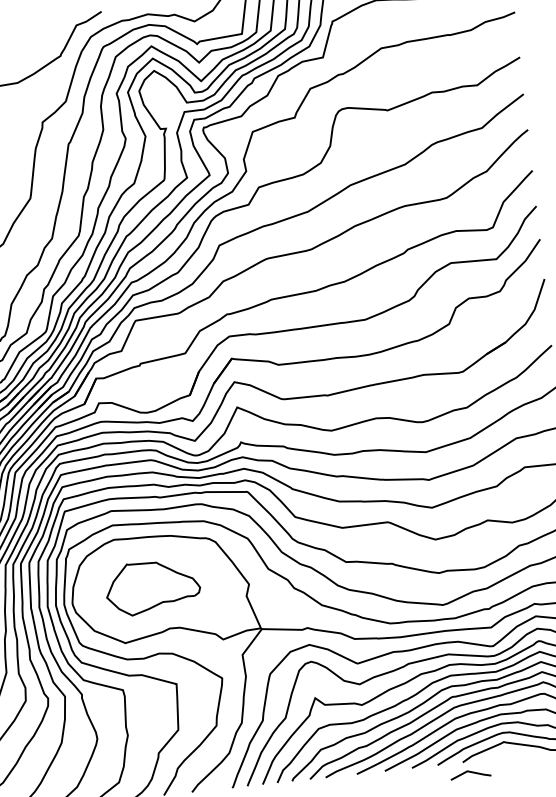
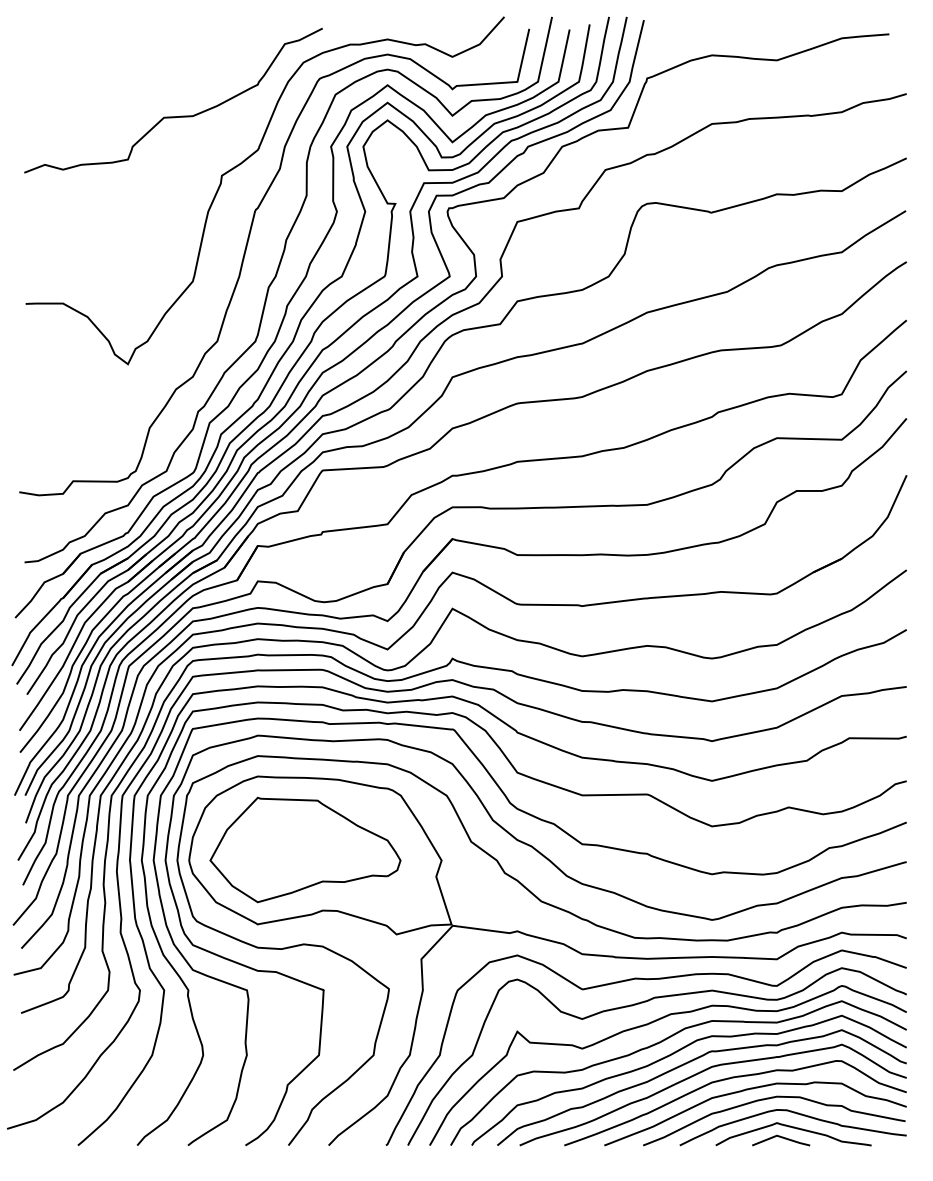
part: (153, 587) -> (305, 849), size x1.43
line: (470, 772) -> (781, 1138), moved

